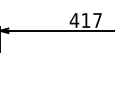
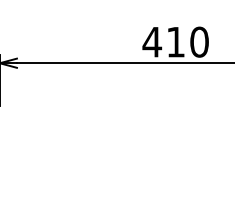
text: (97, 20) -> (199, 42), 417 -> 410

